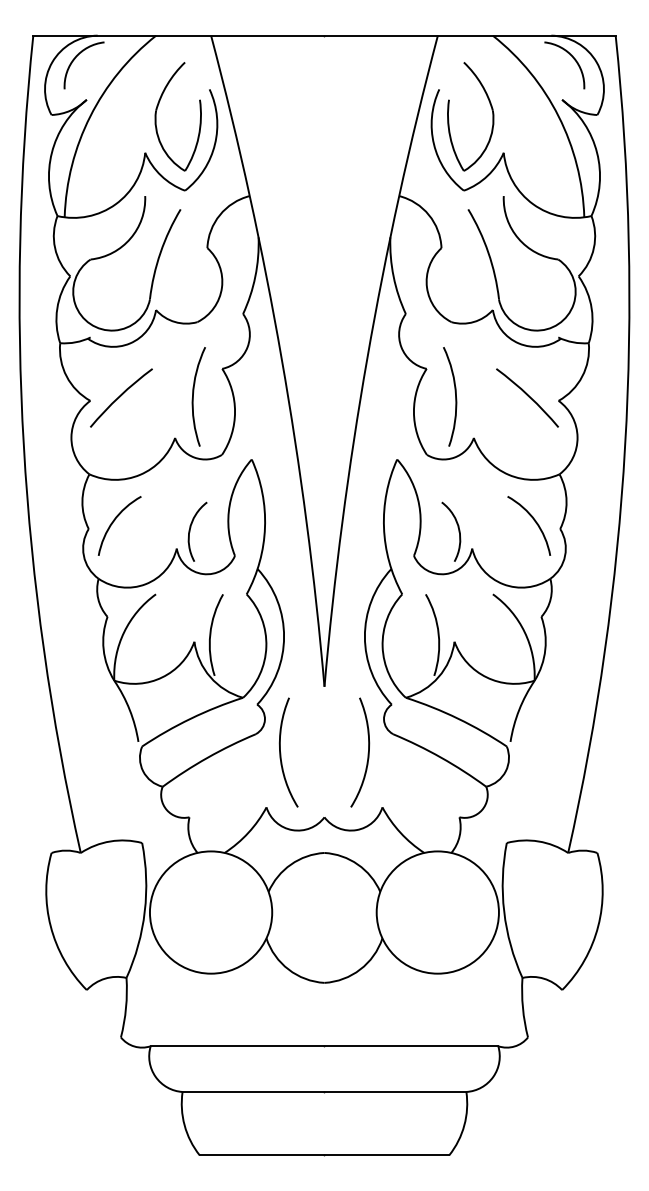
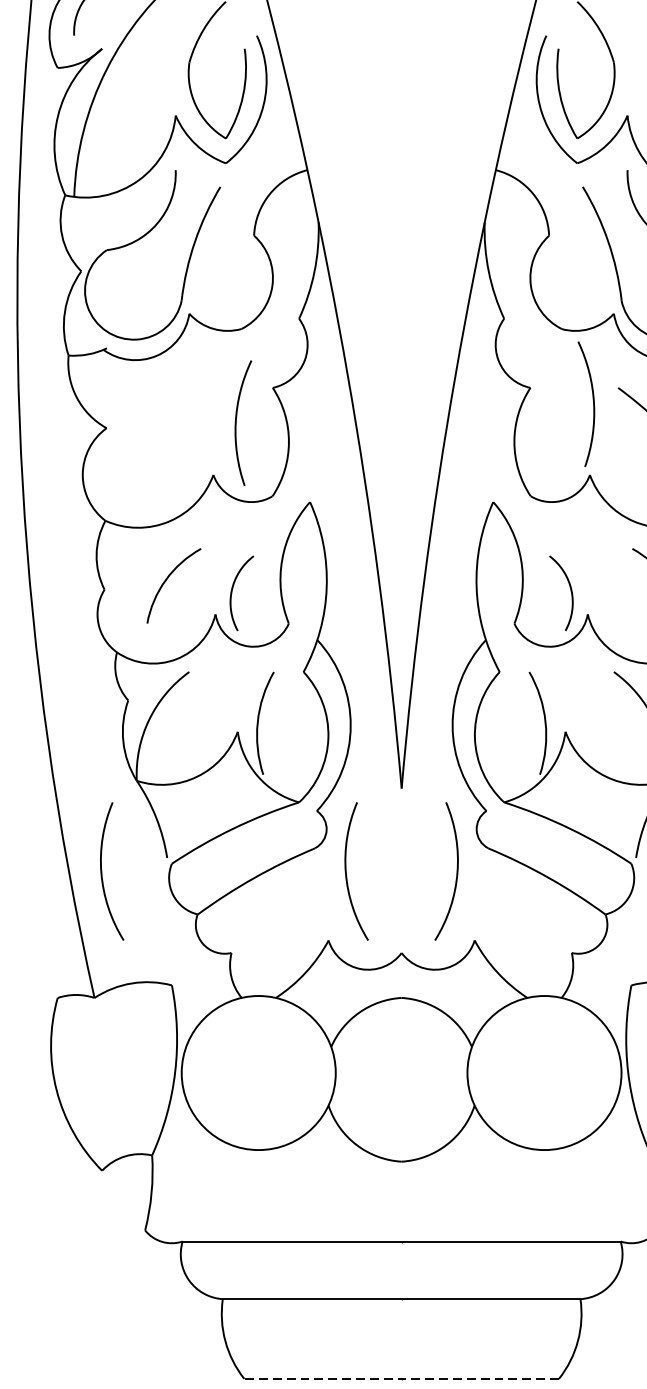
arc: (121, 396) -> (145, 422), removed
arc: (455, 396) -> (593, 403), moved
arc: (113, 523) -> (166, 582), moved
arc: (87, 753) -> (103, 872), added
line: (324, 1155) -> (401, 1379), solid -> dashed

